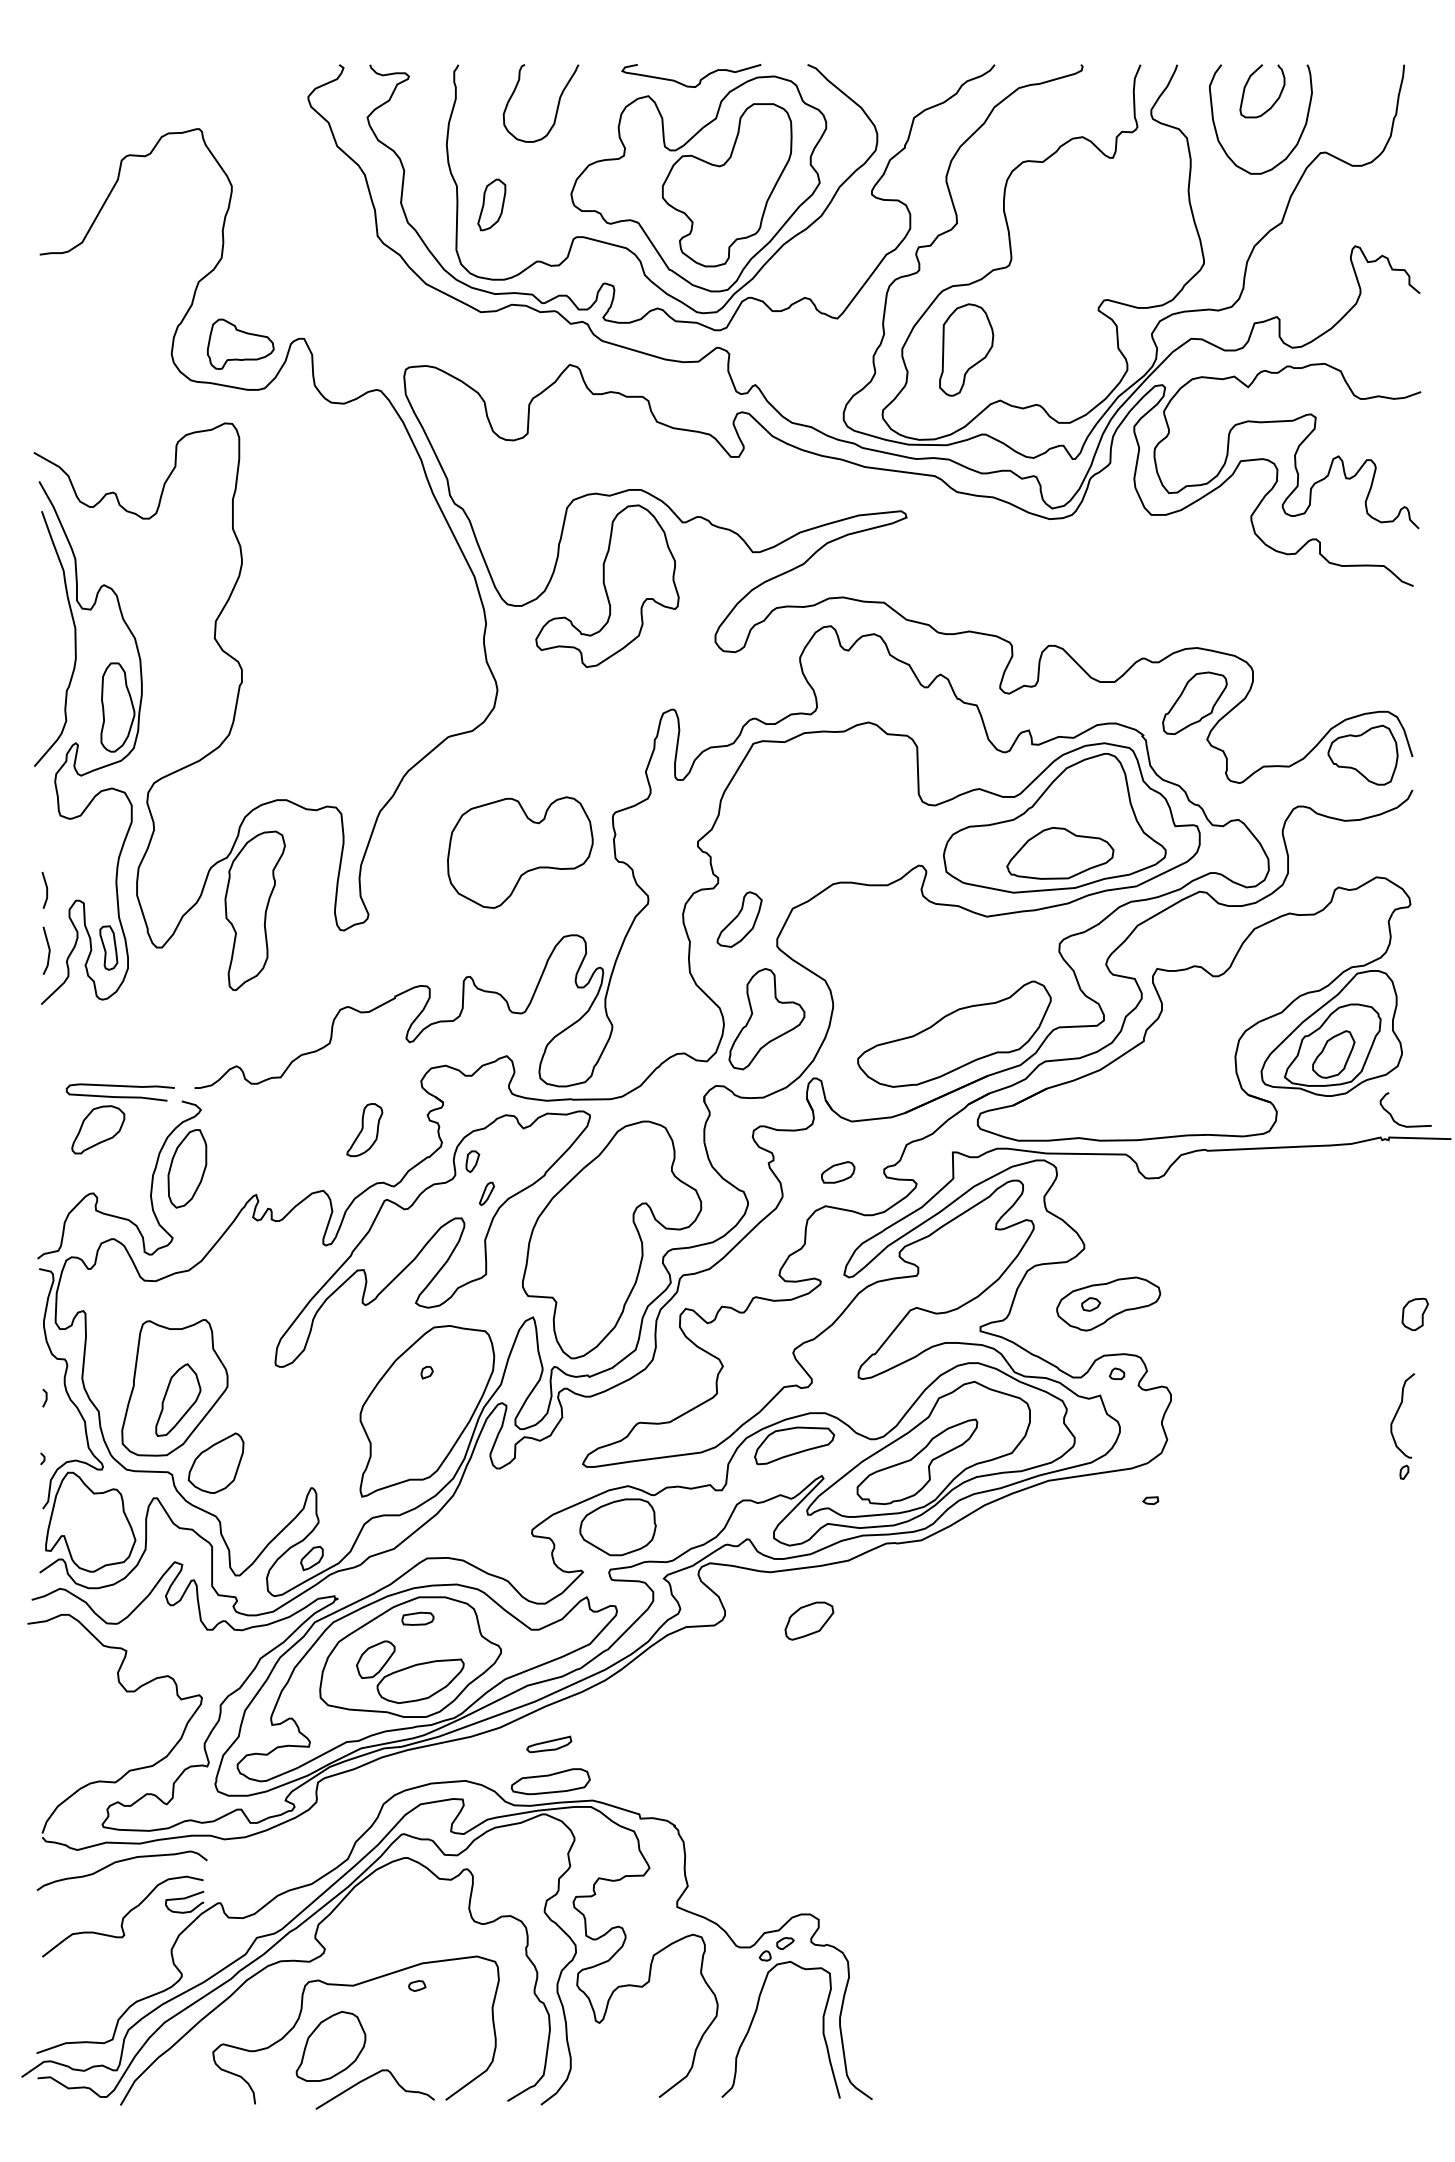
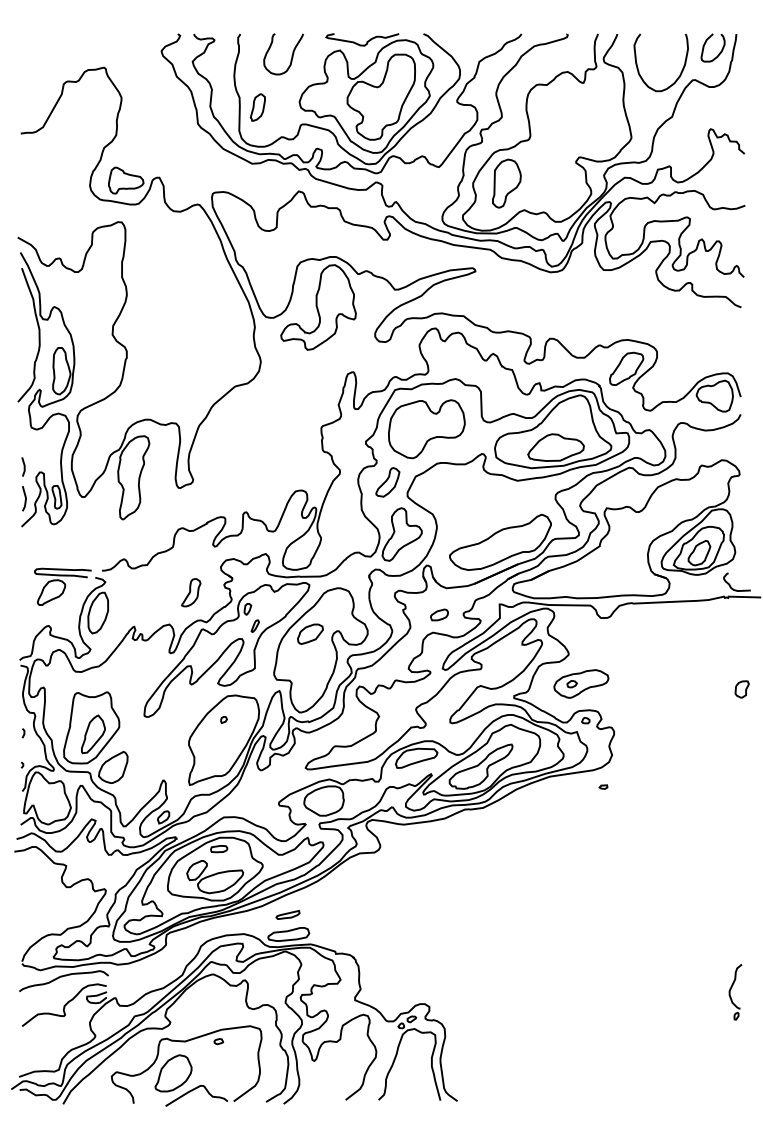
curve: (1248, 84) -> (705, 44), moved
part: (519, 853) -> (426, 429), moved
part: (1402, 1427) -> (735, 992), moved
part: (809, 1619) -> (310, 633), moved

